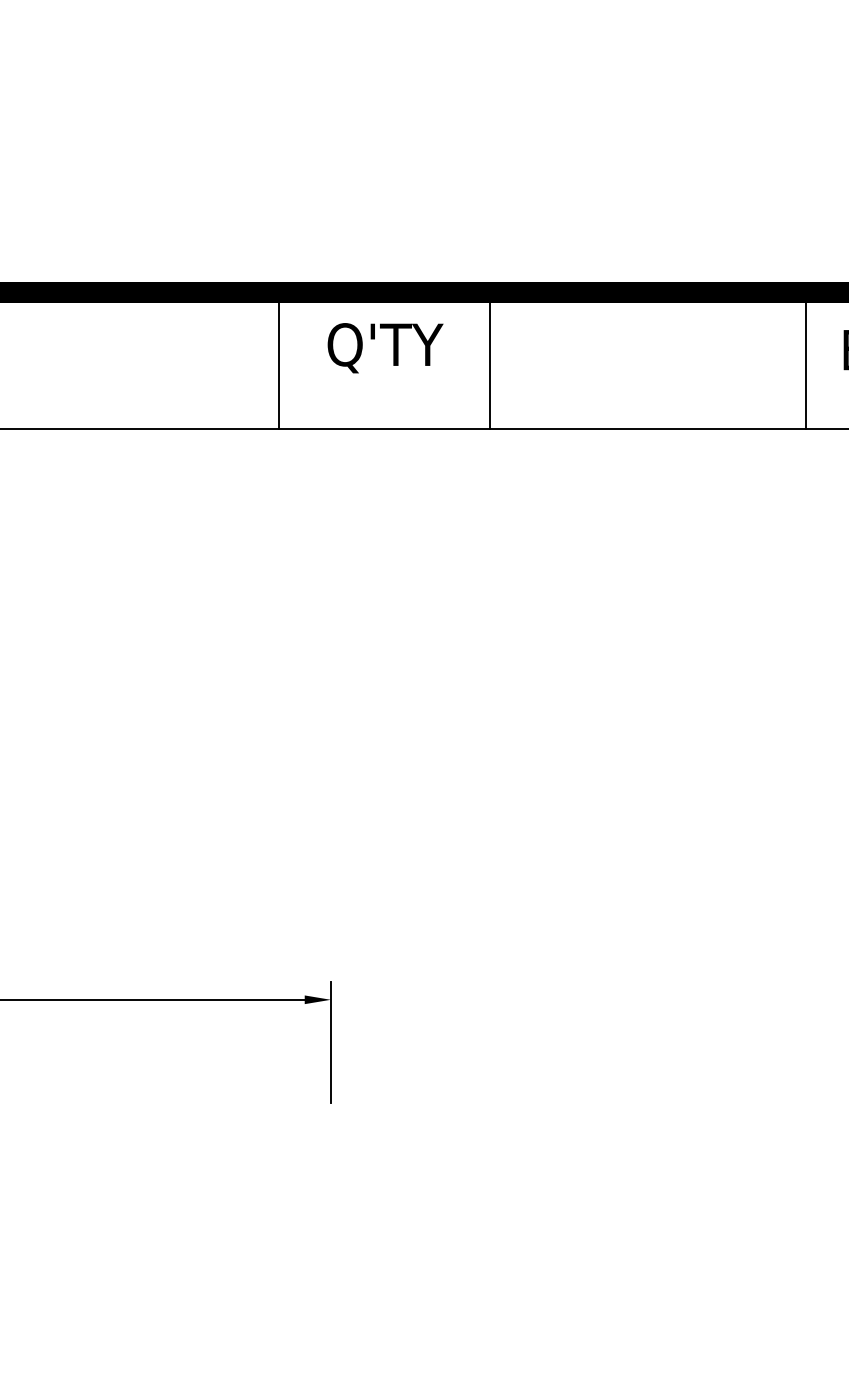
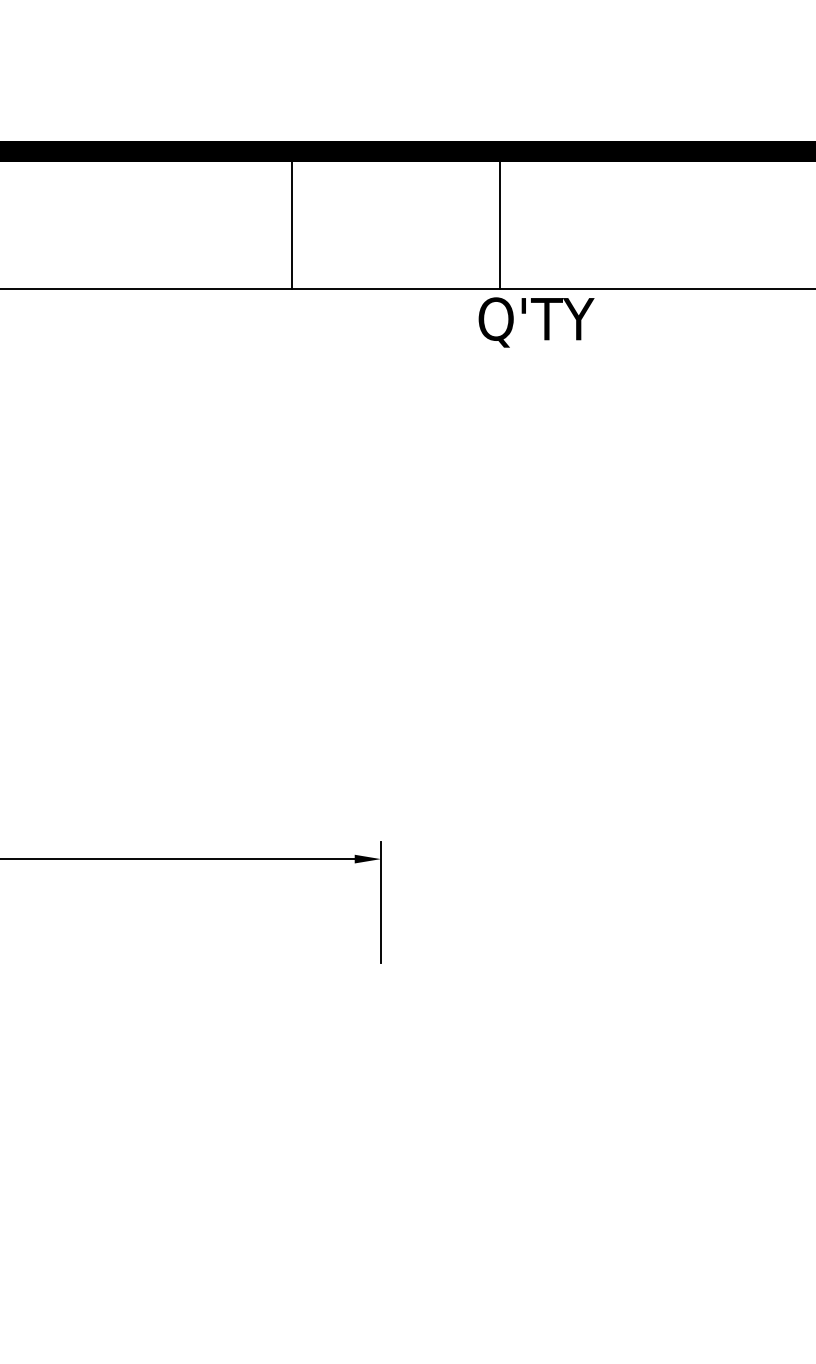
text: (385, 348) -> (536, 322), moved
line: (278, 360) -> (291, 219), moved
line: (489, 360) -> (499, 219), moved

